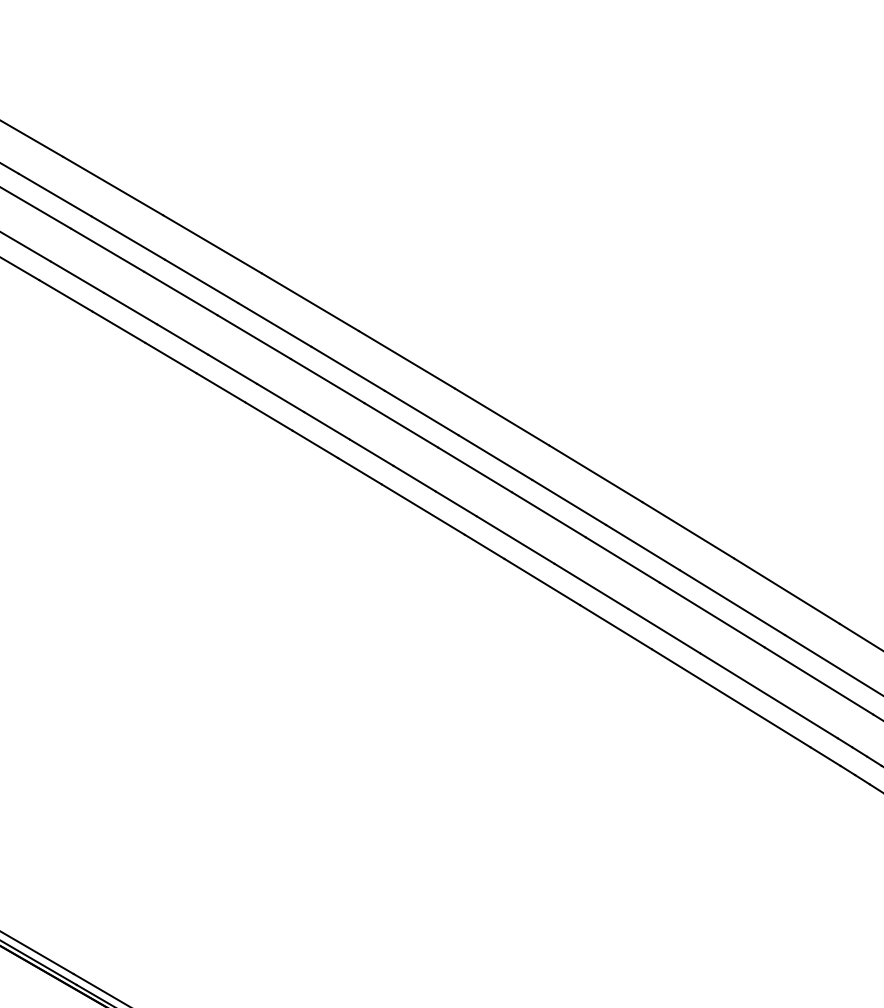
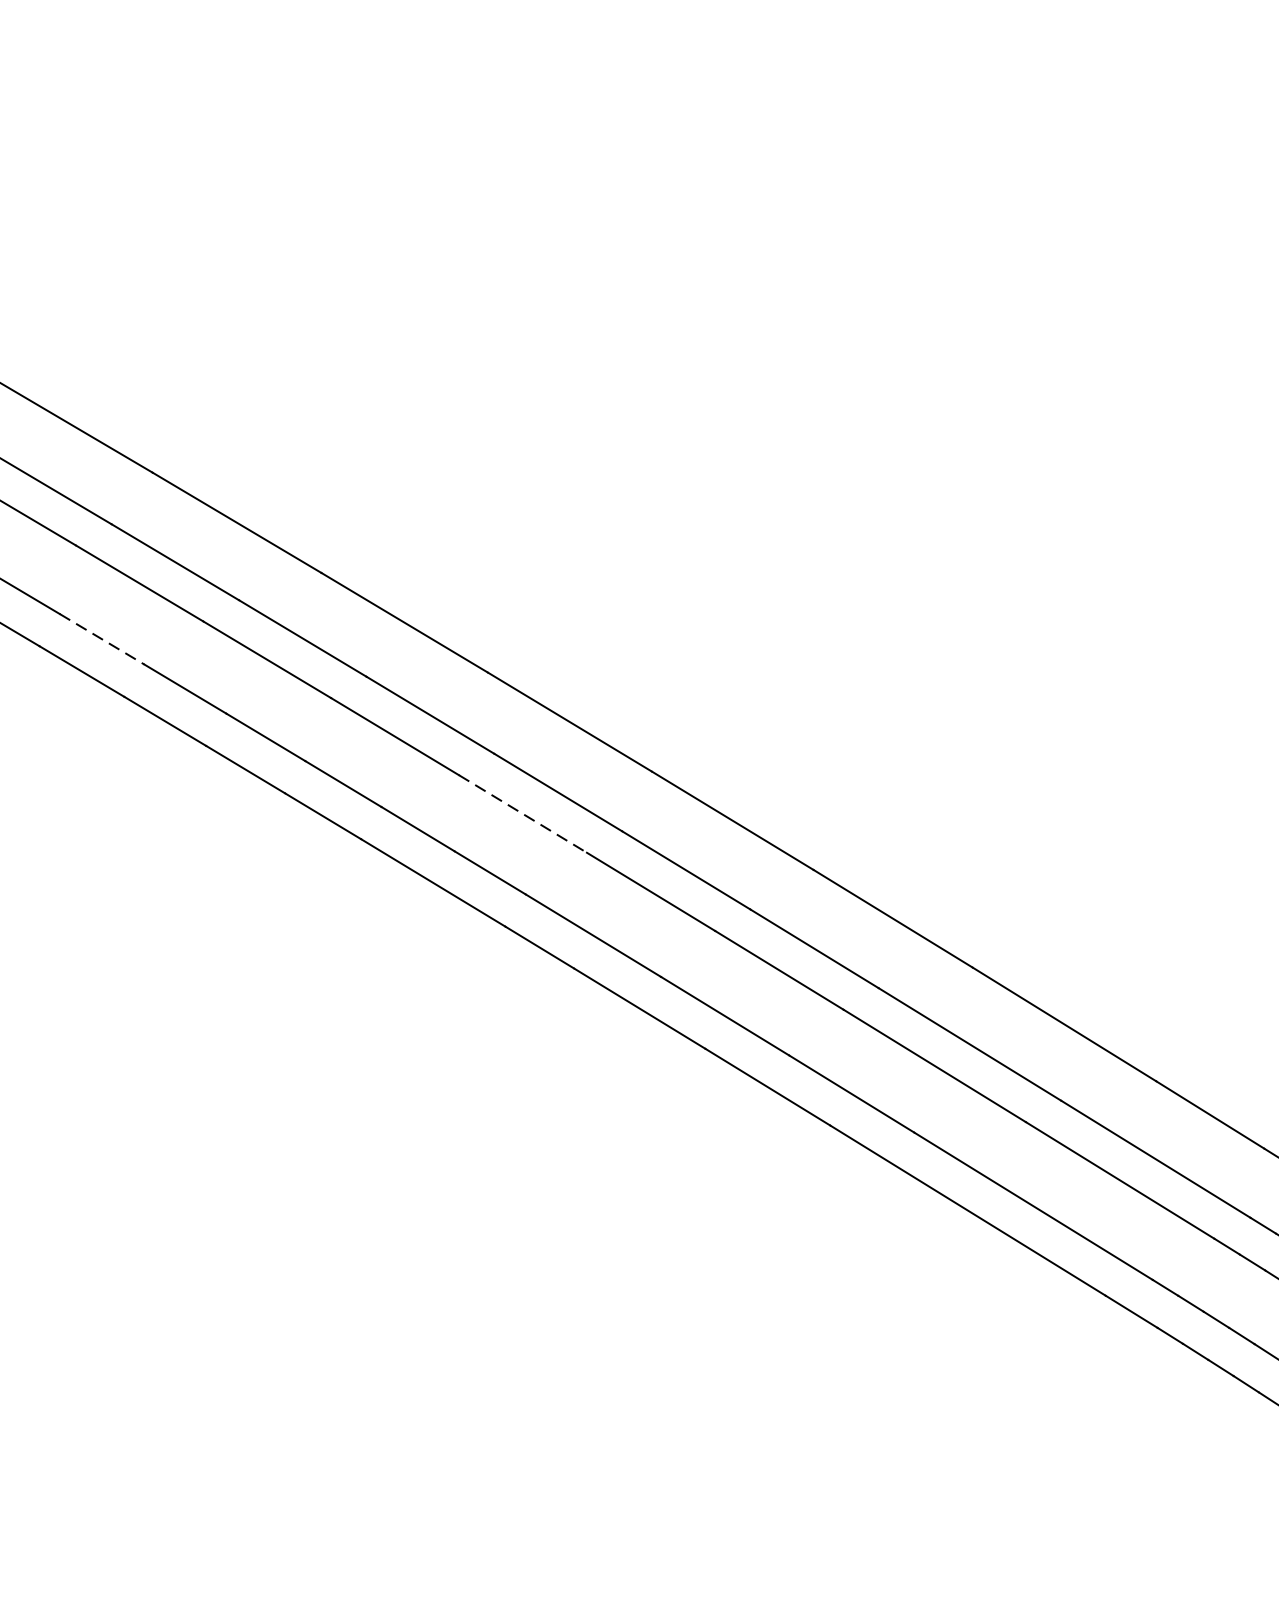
line: (233, 369) -> (103, 639), solid -> dashed
line: (475, 470) -> (523, 814), solid -> dashed

